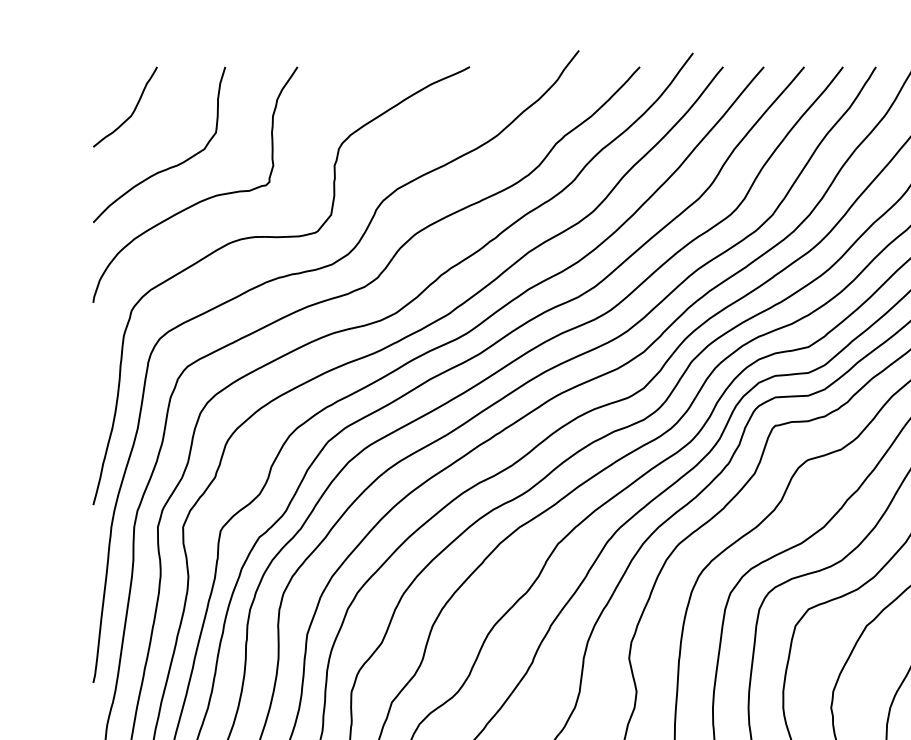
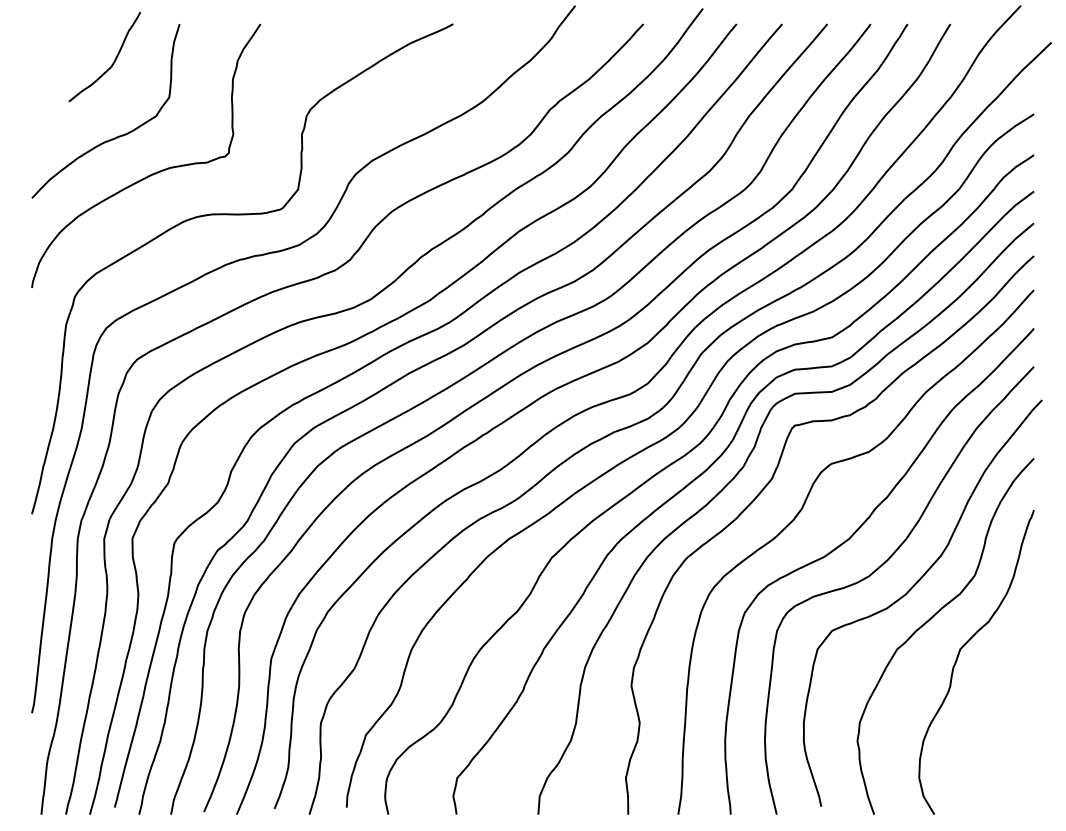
curve: (133, 111) -> (113, 61), moved

